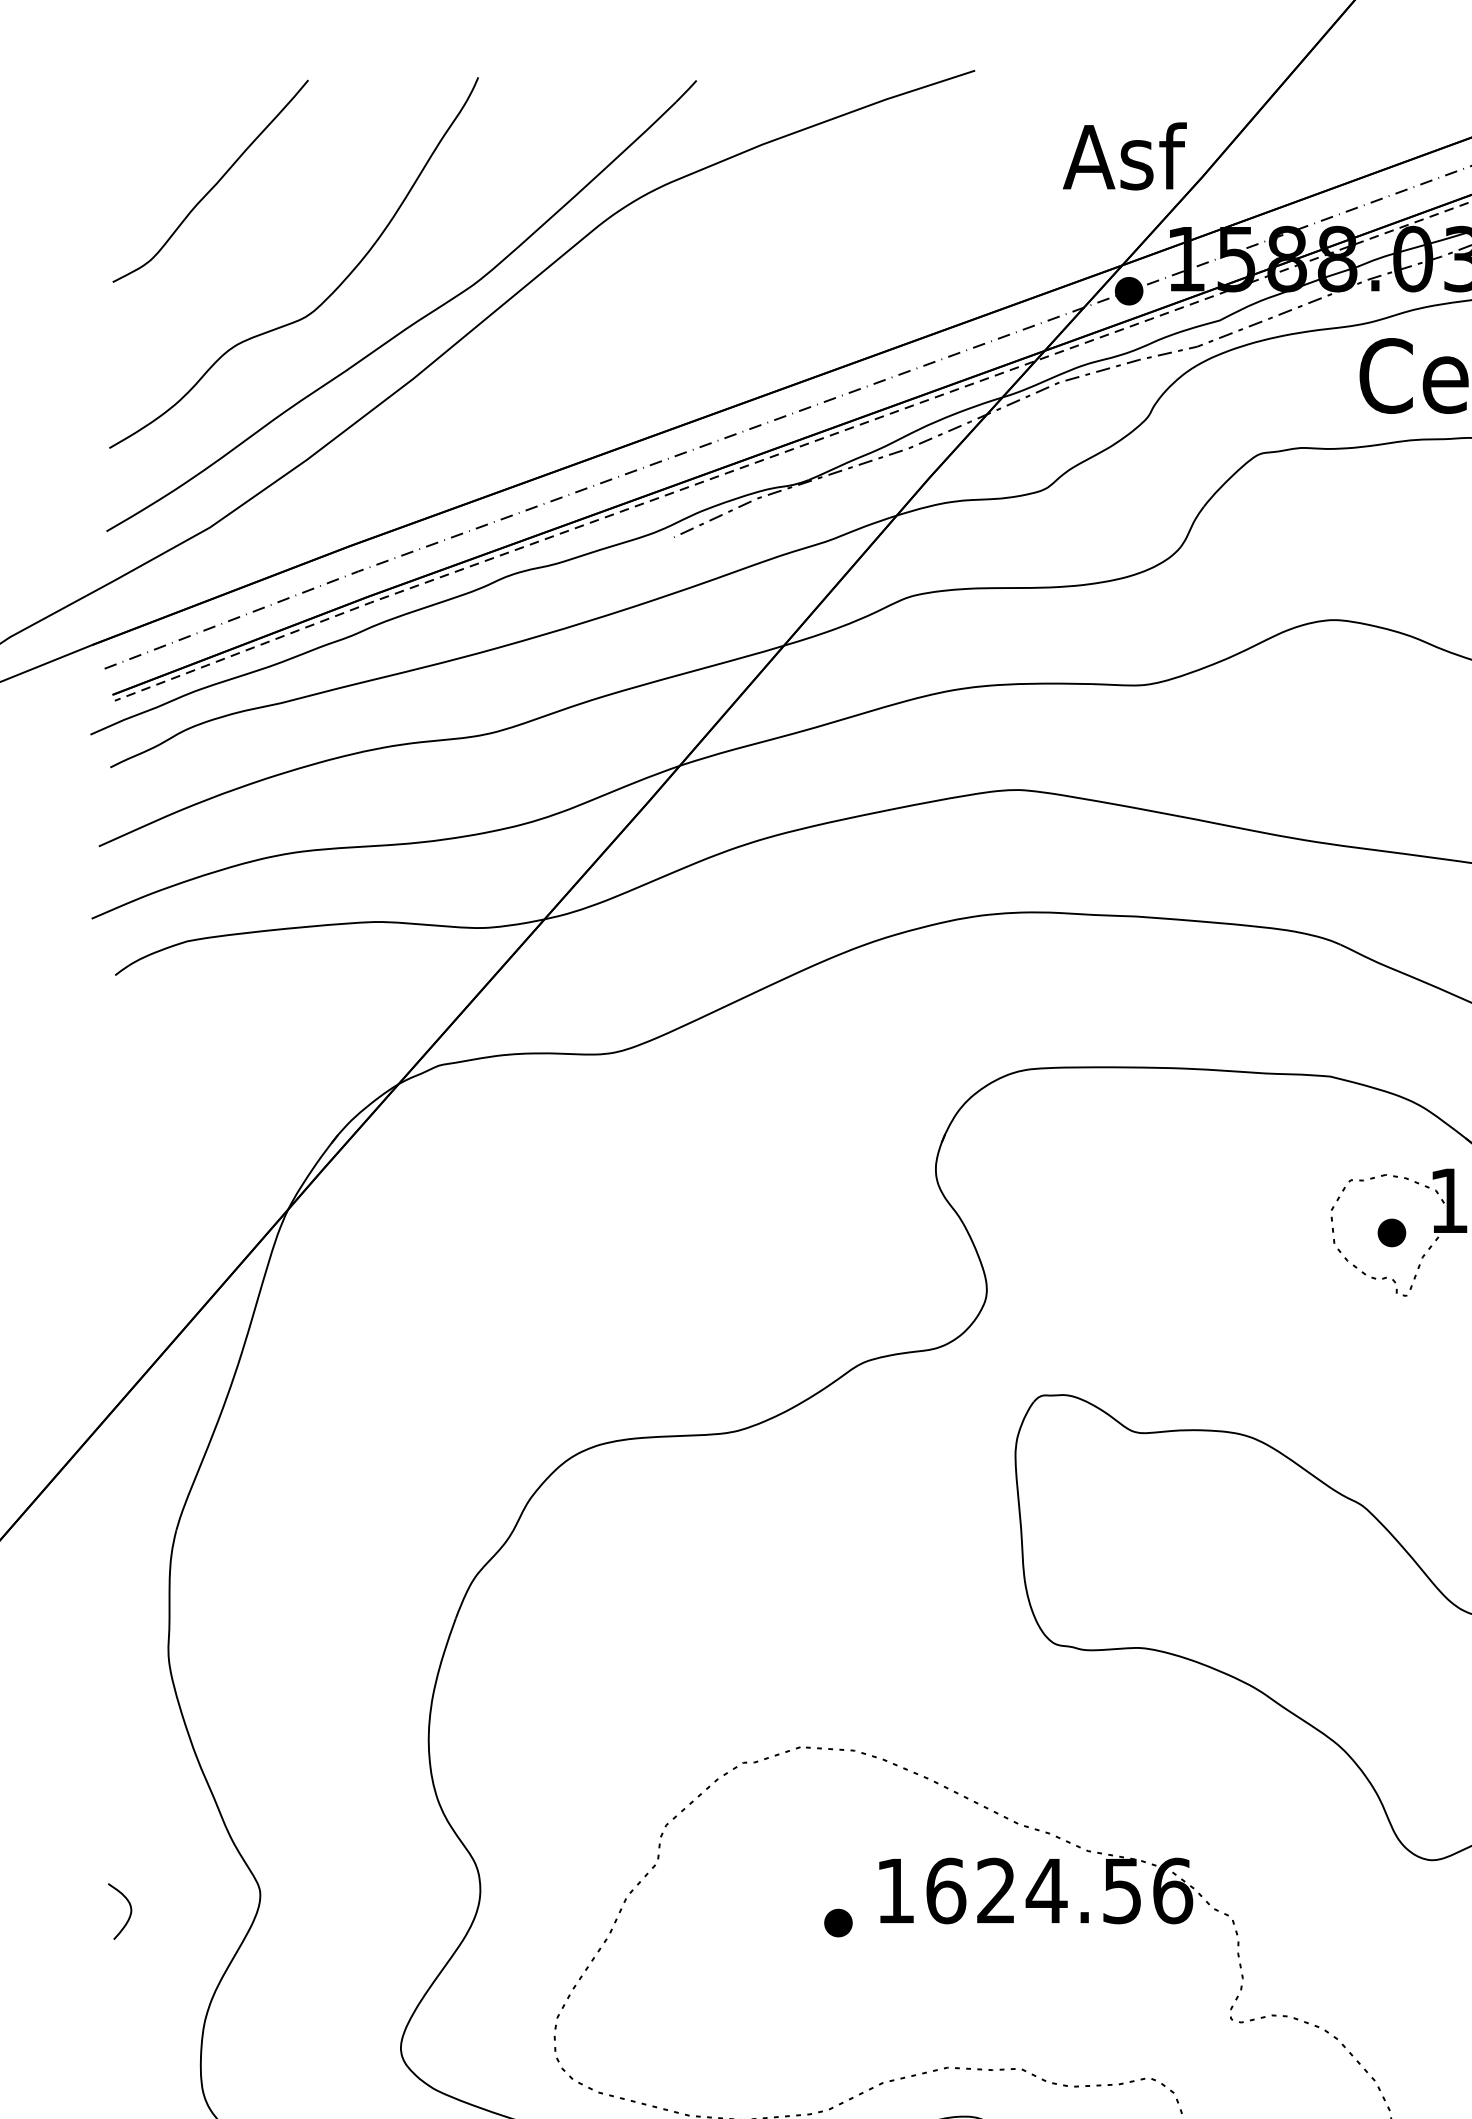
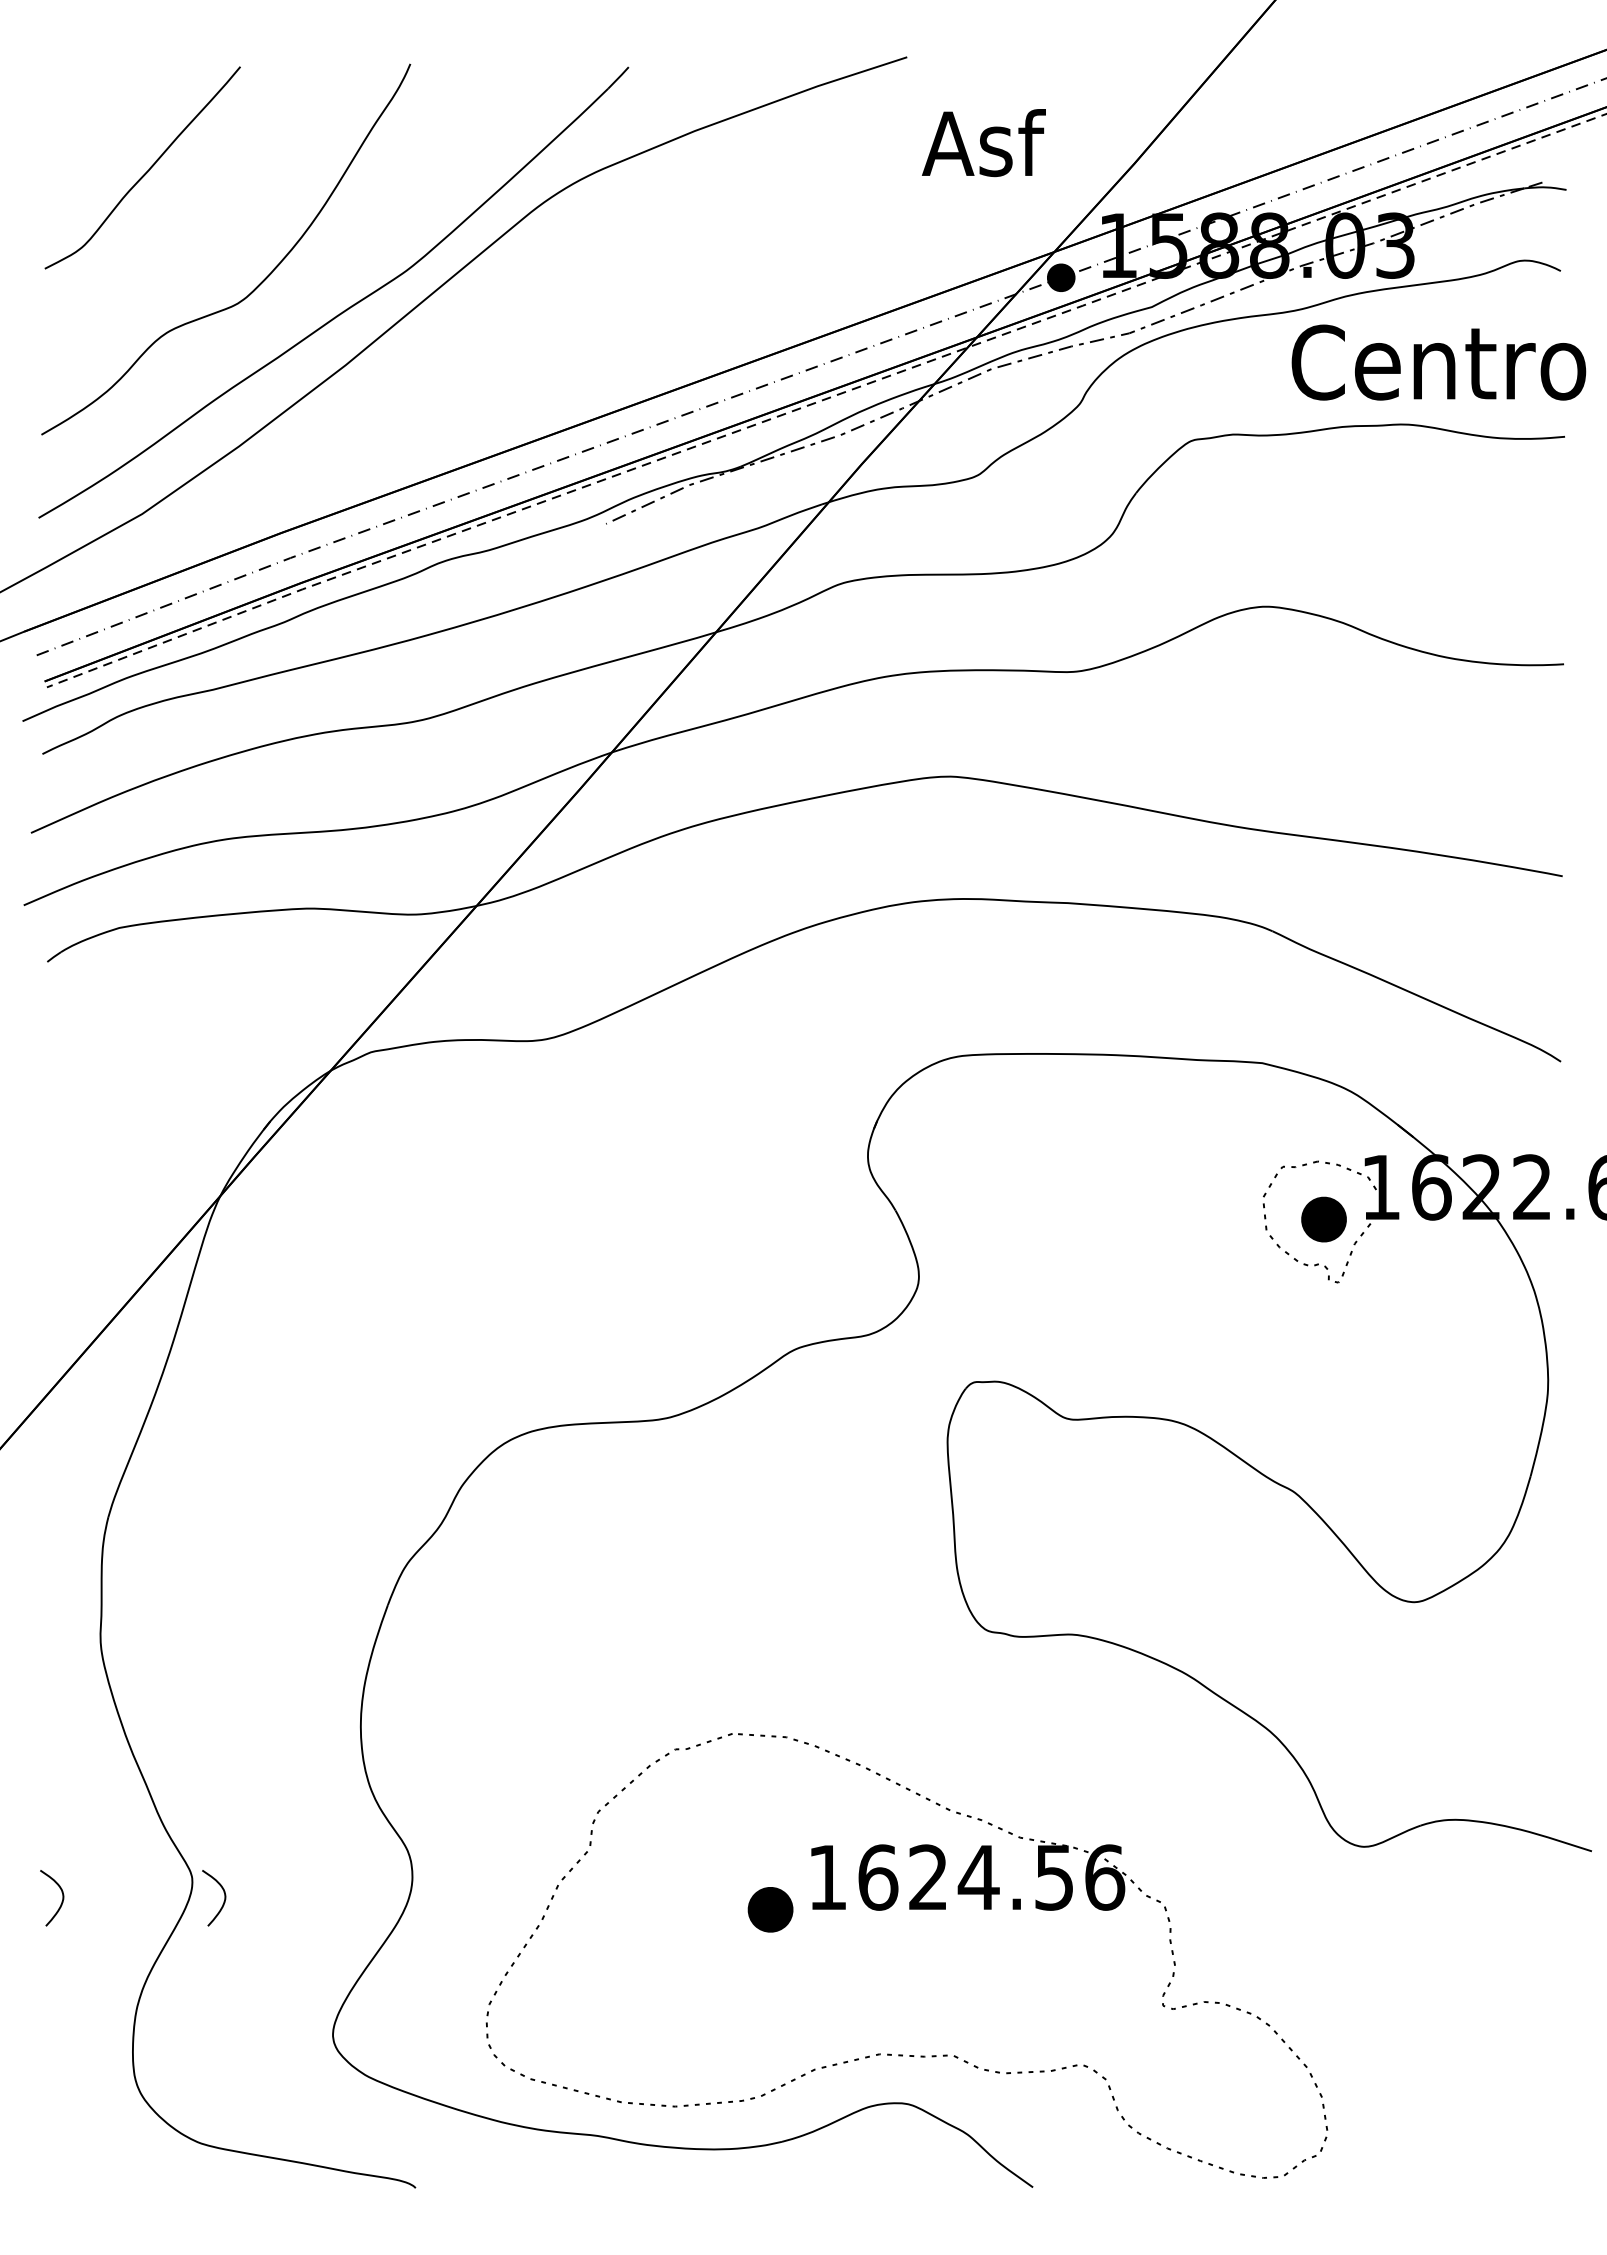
text: (1124, 156) -> (983, 143), moved
part: (1391, 1232) -> (1323, 1219), size x1.6
curve: (291, 1914) -> (223, 1901), added
part: (838, 1922) -> (770, 1909), size x1.6

